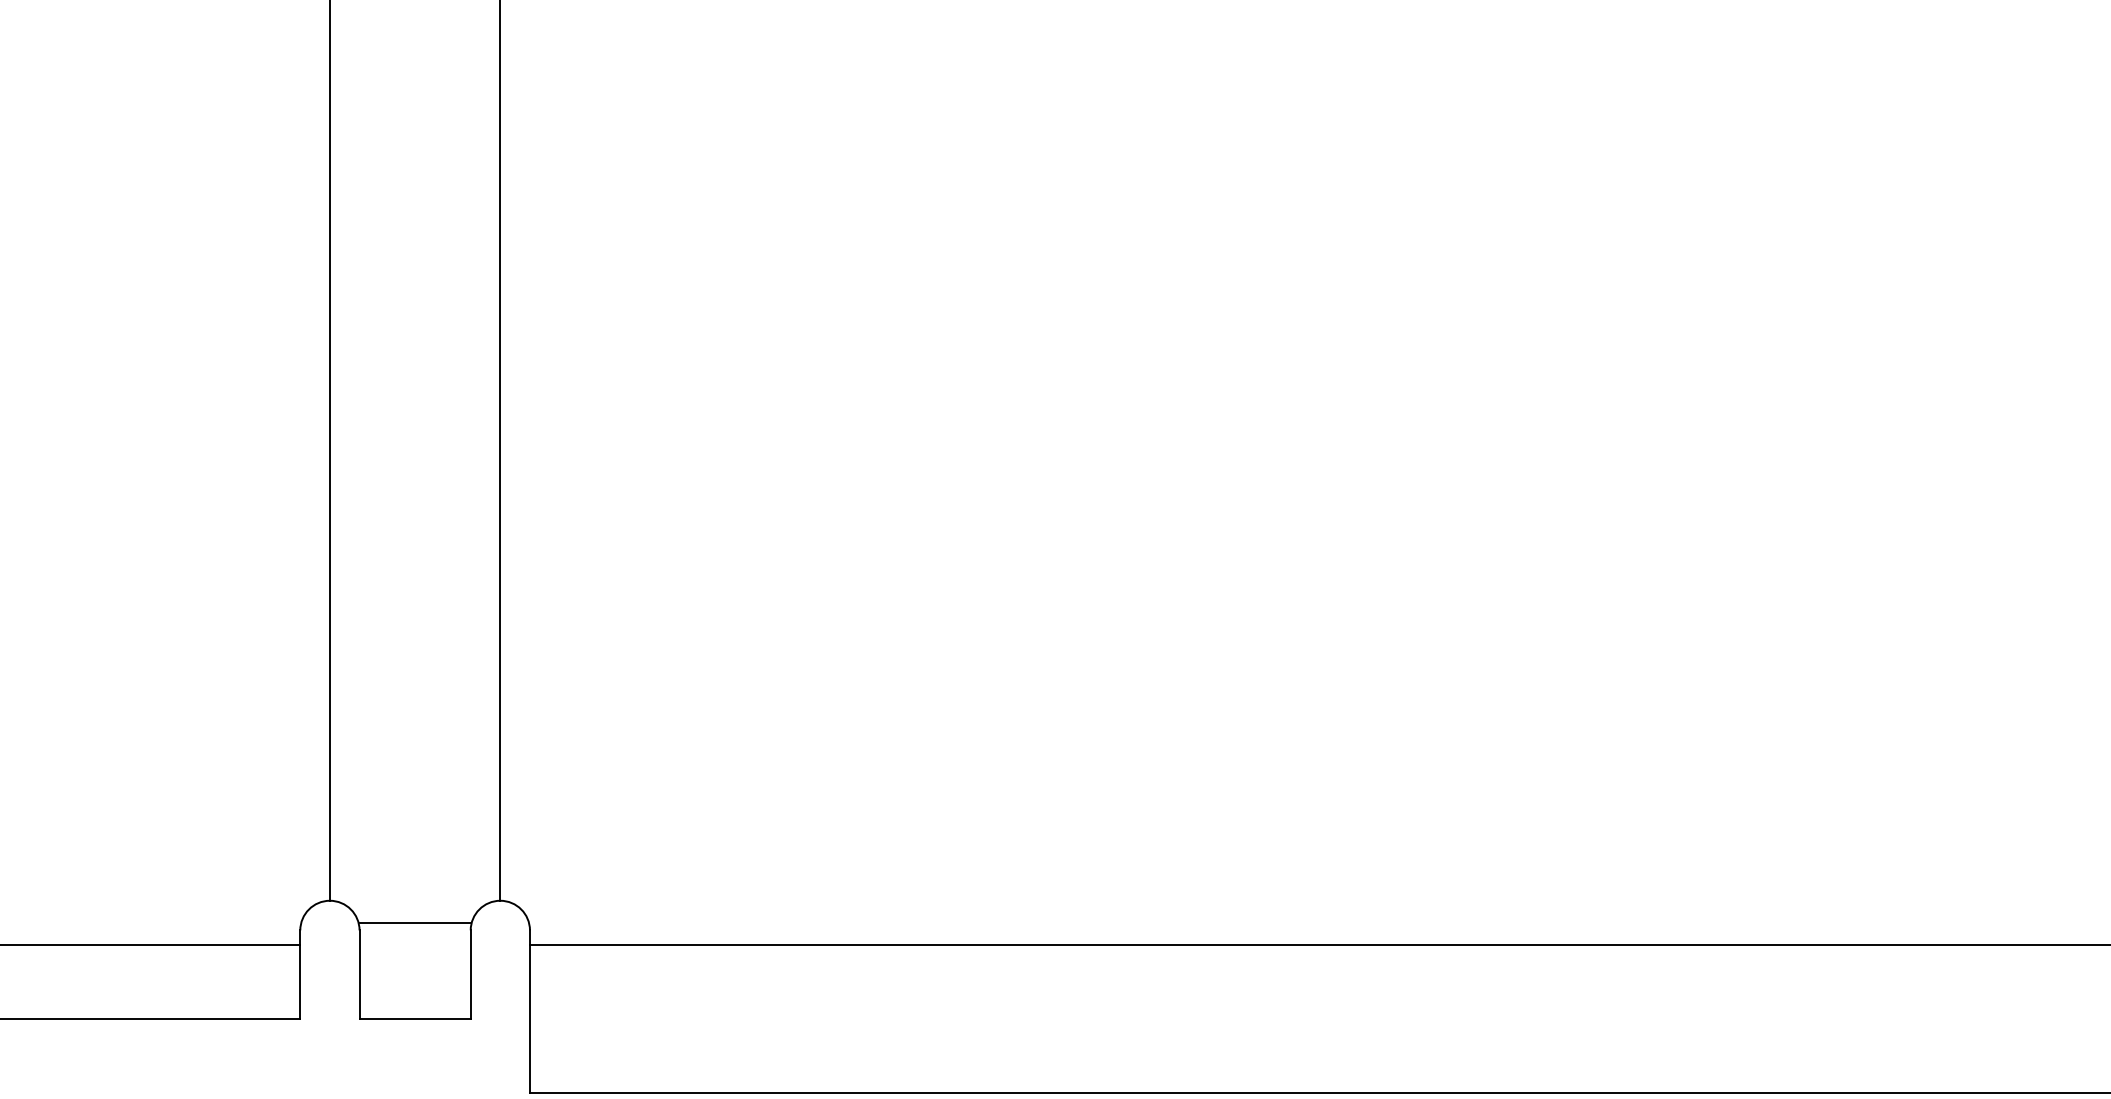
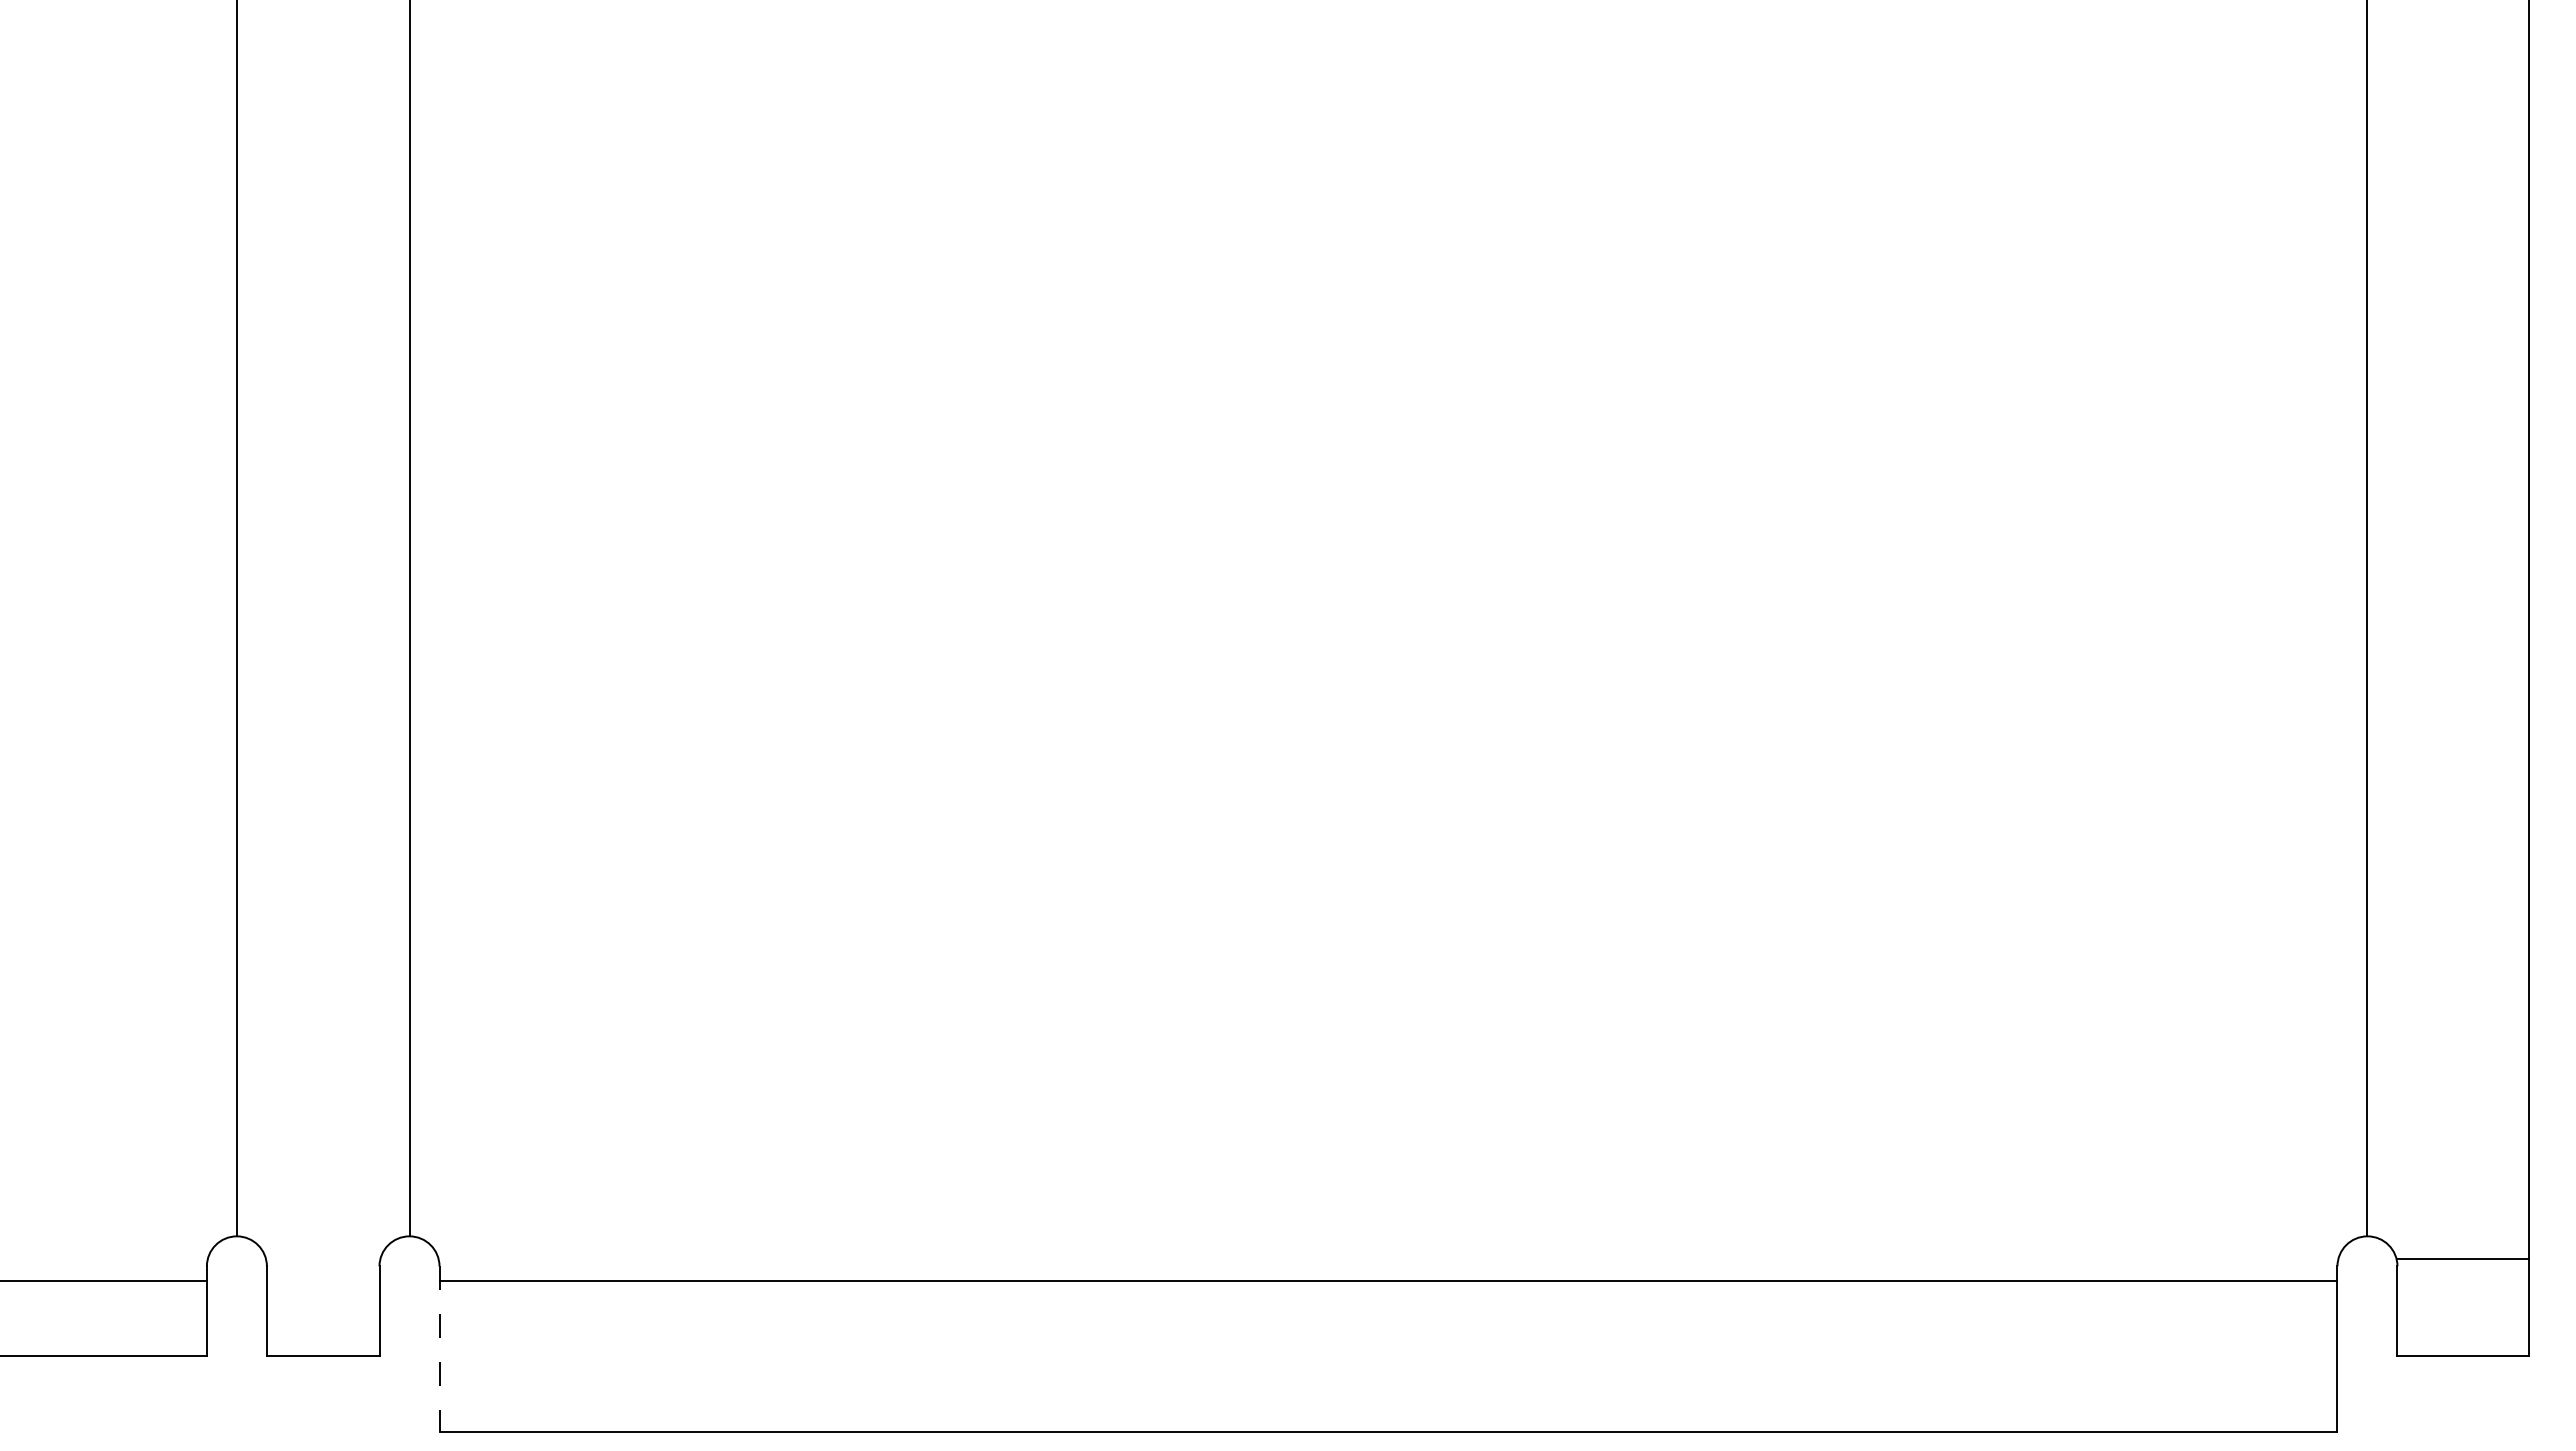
line: (414, 922) -> (322, 1258), removed
line: (529, 1011) -> (439, 1348), solid -> dashed

